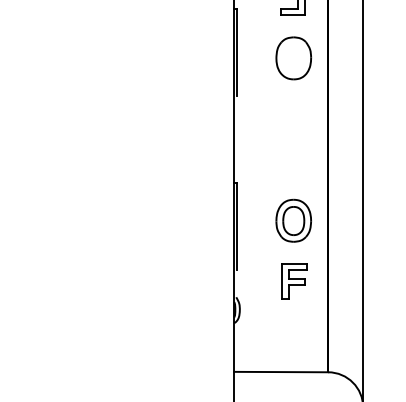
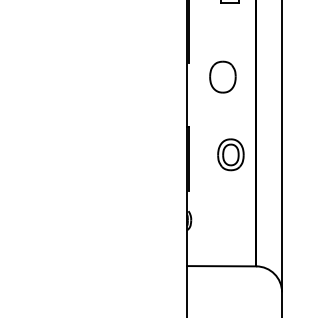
part: (293, 57) -> (222, 76), moved
part: (294, 281) -> (231, 199), removed

